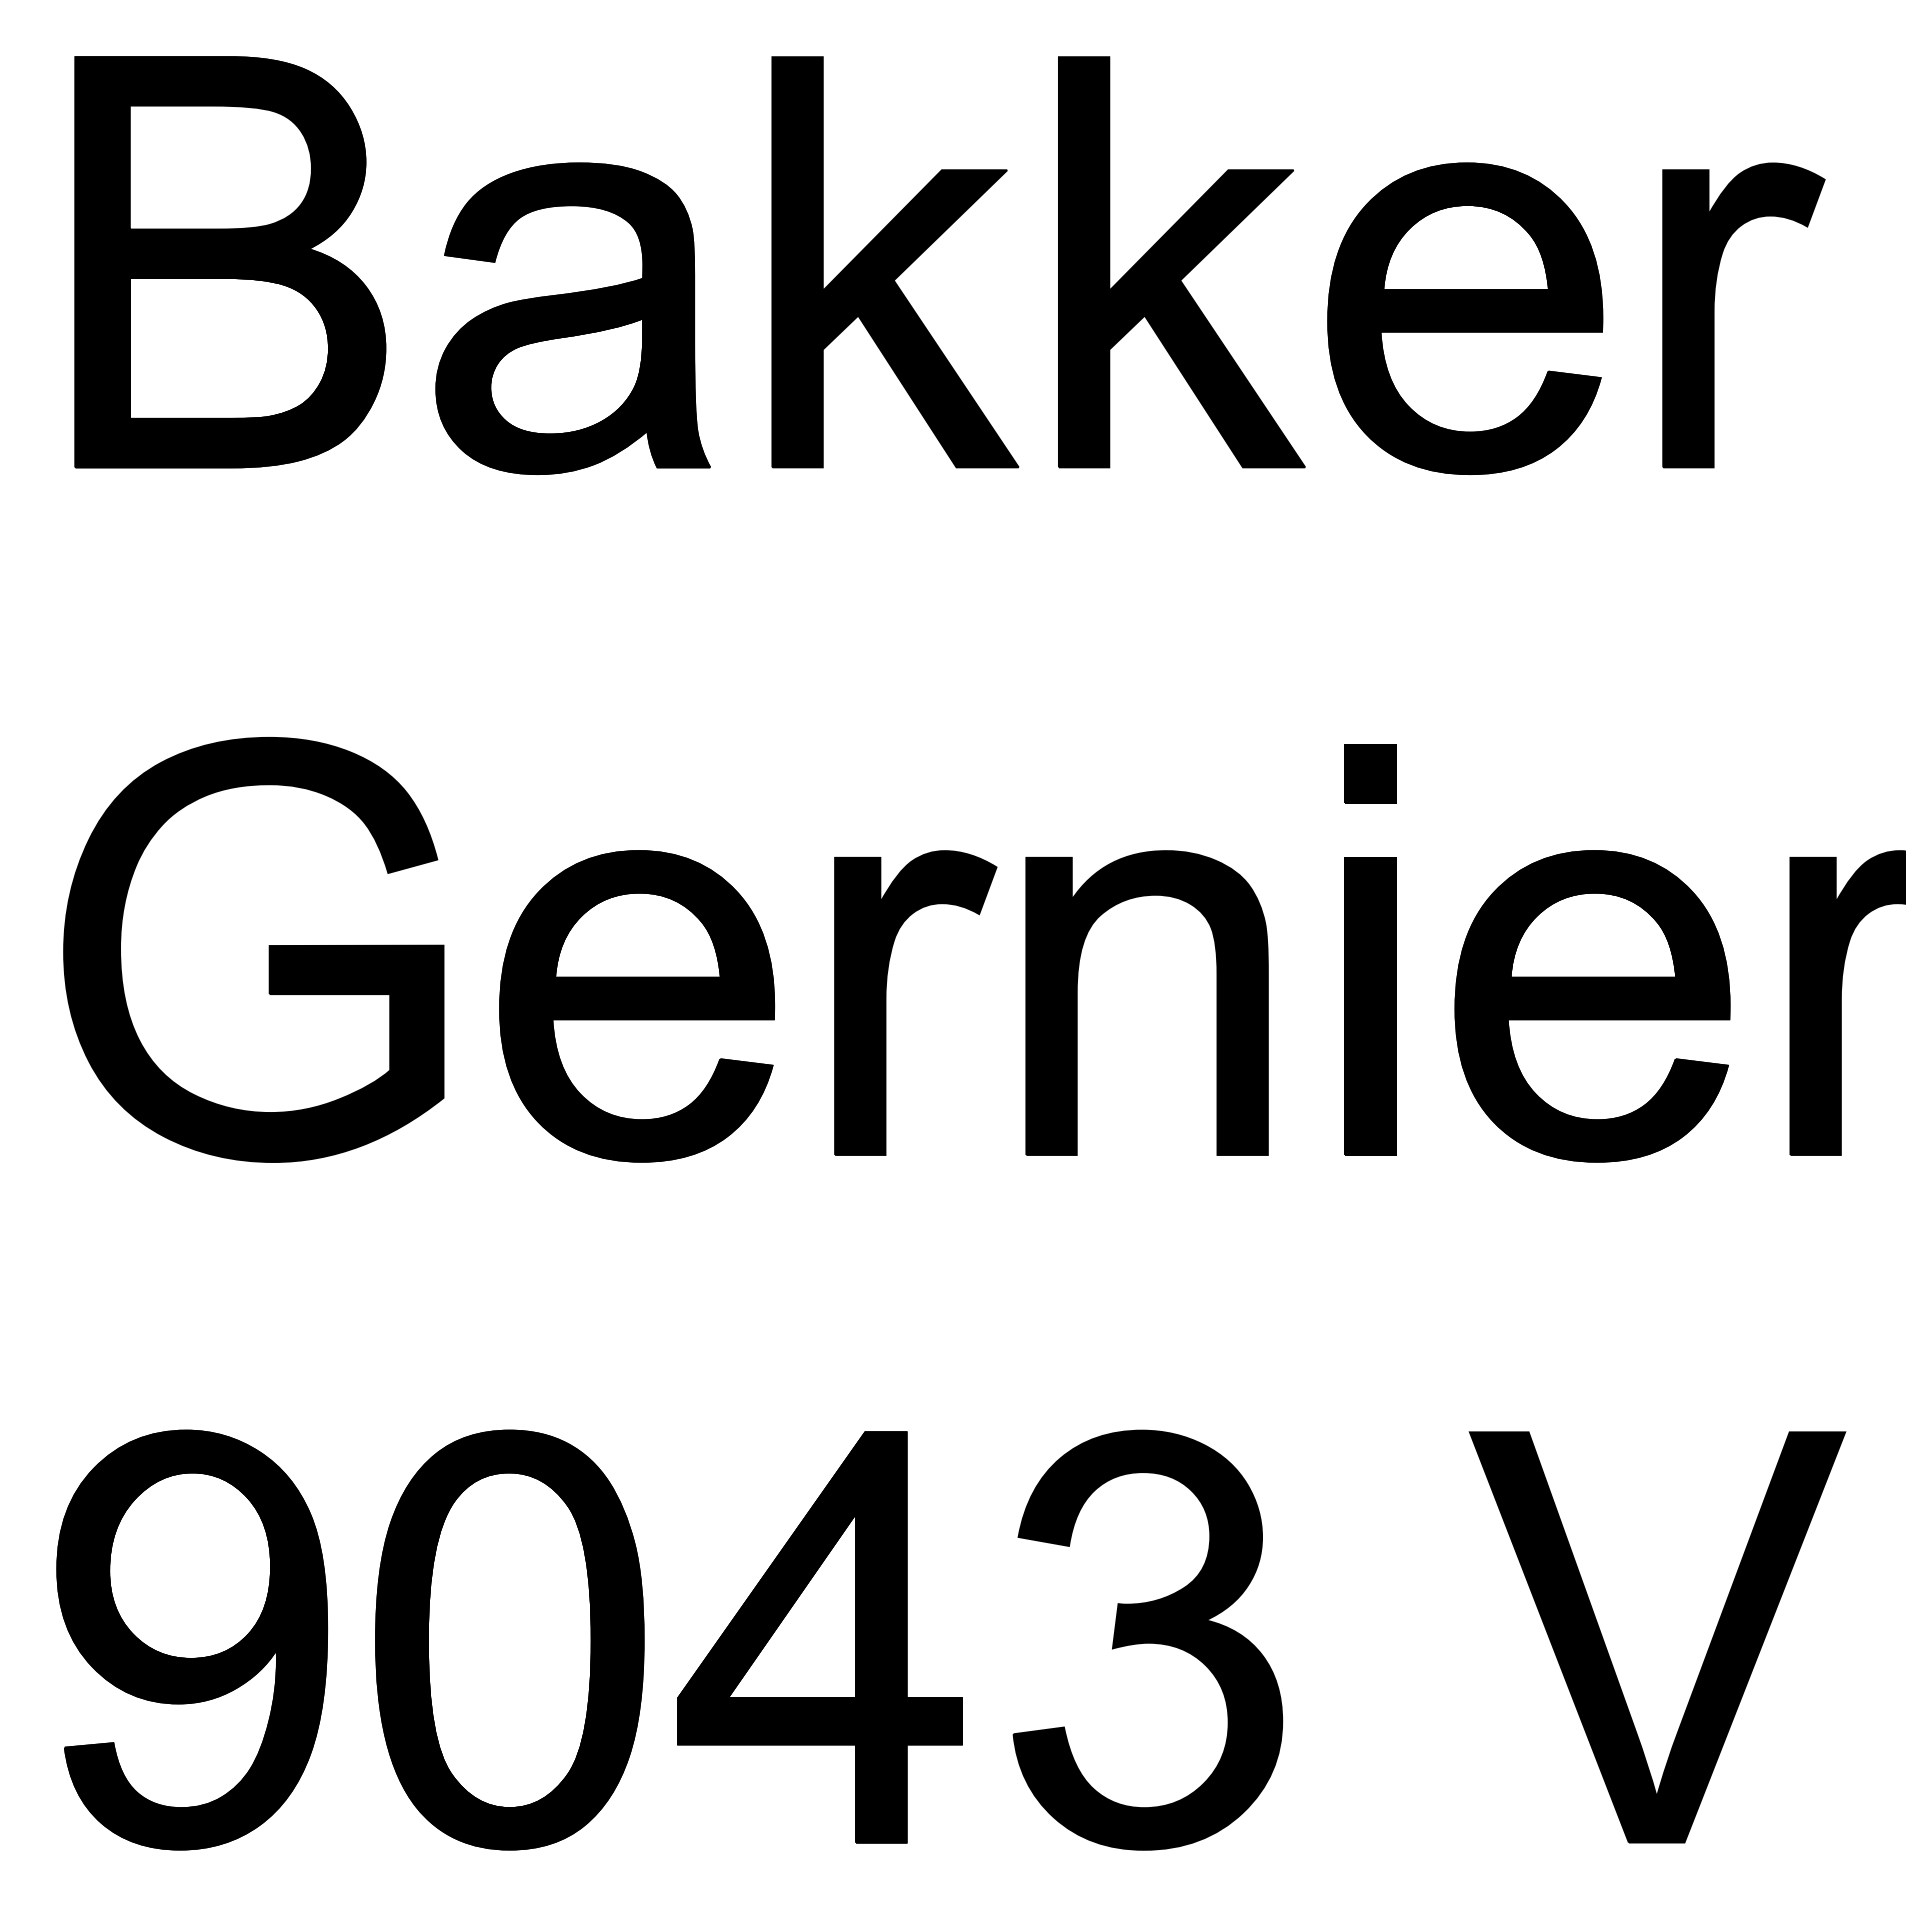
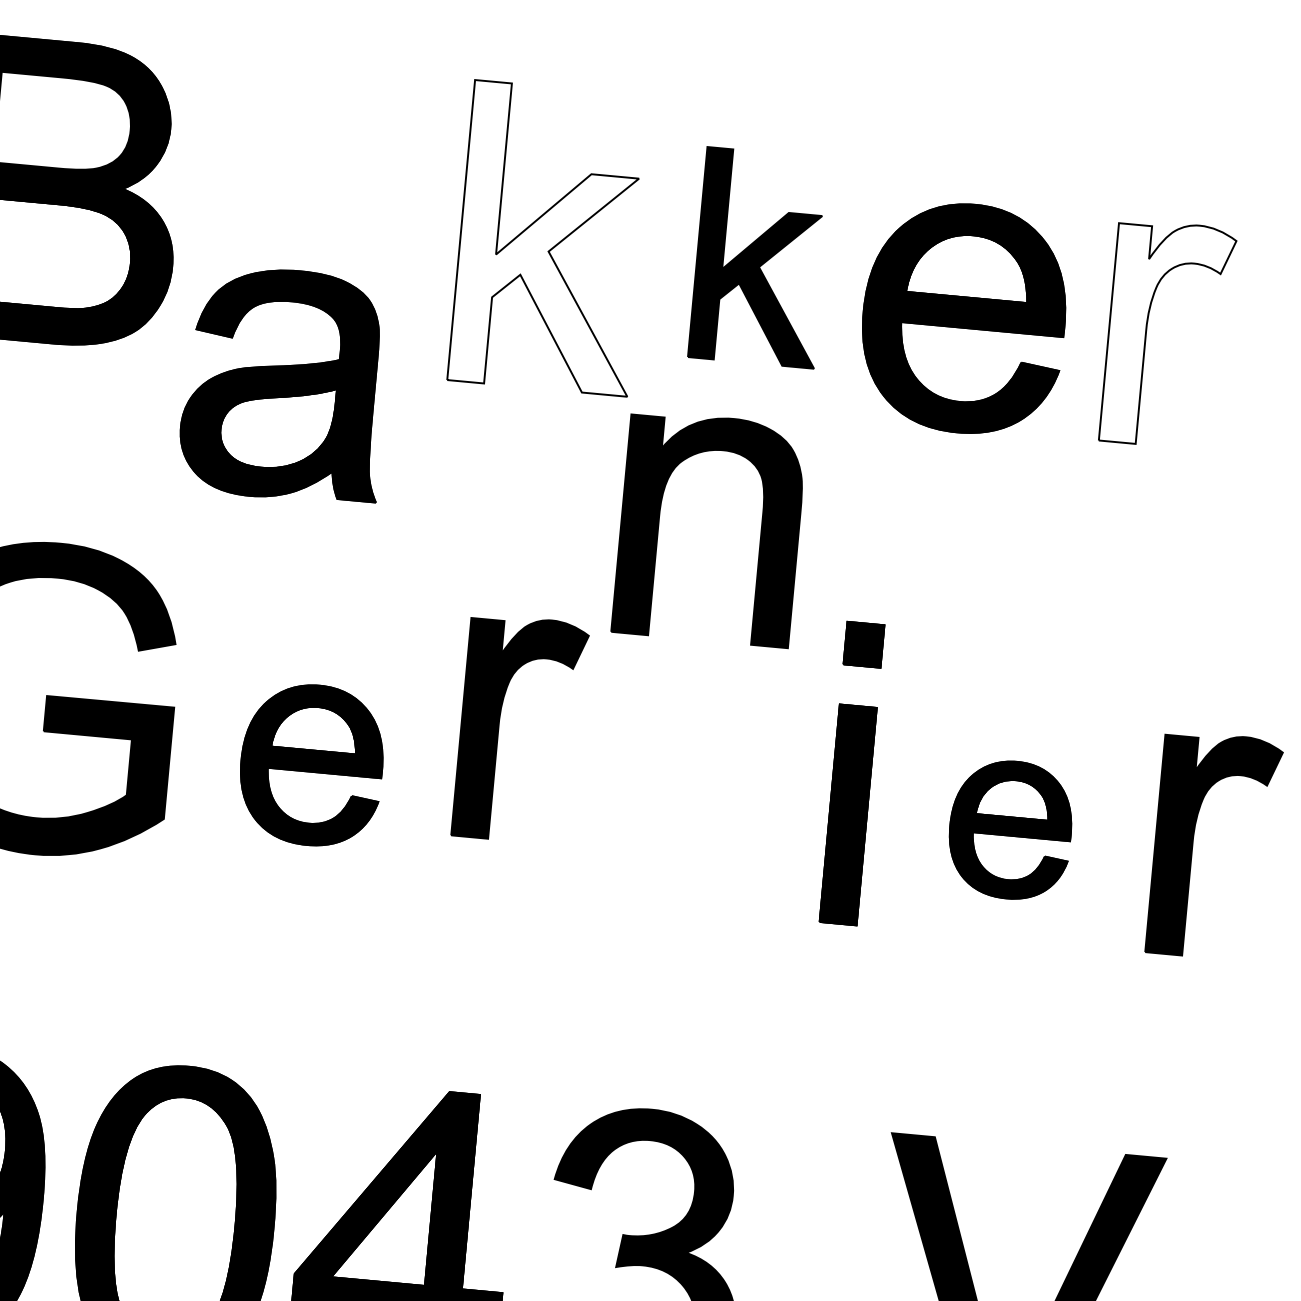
fill: (895, 262) -> (551, 238), removed
part: (1181, 262) -> (760, 257), size x0.7
fill: (1743, 315) -> (1167, 334), removed
part: (572, 318) -> (285, 384), moved
part: (886, 1002) -> (499, 727), moved
part: (1077, 1002) -> (658, 523), moved
part: (637, 1006) -> (311, 765), size x0.7
part: (1592, 1006) -> (1010, 830), size x0.6

